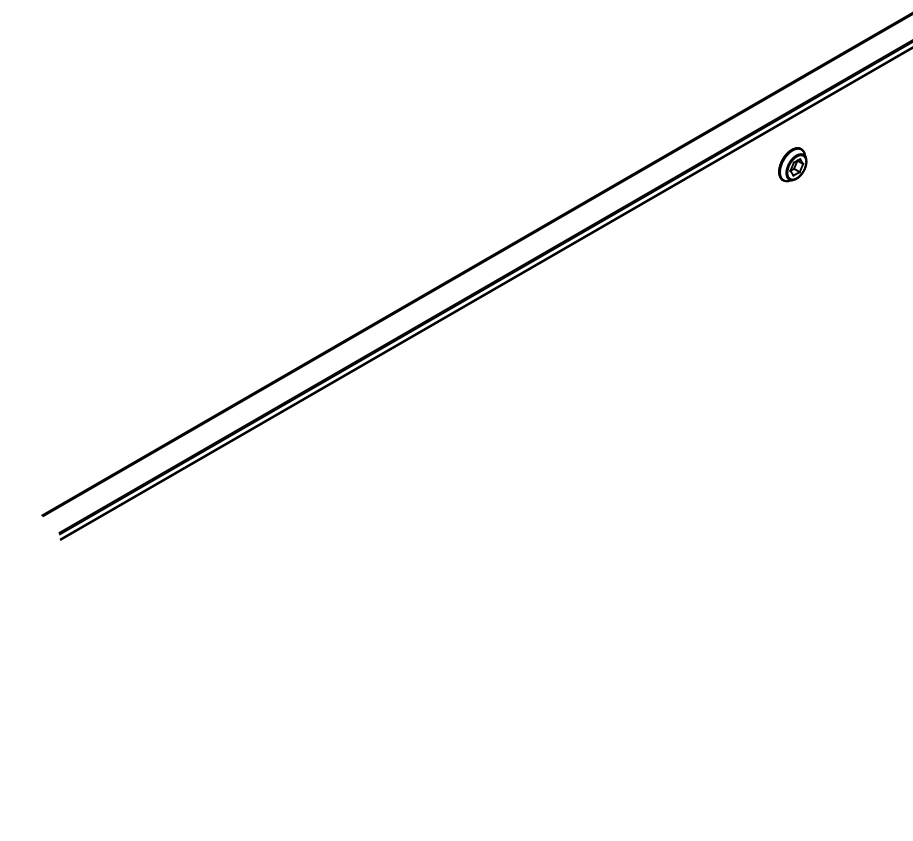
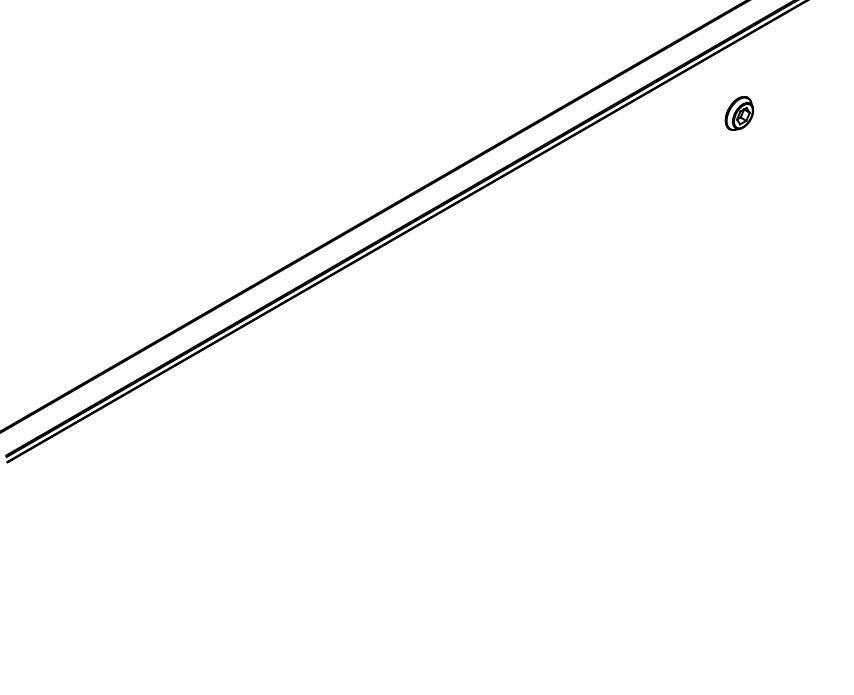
part: (792, 164) -> (739, 113), moved

